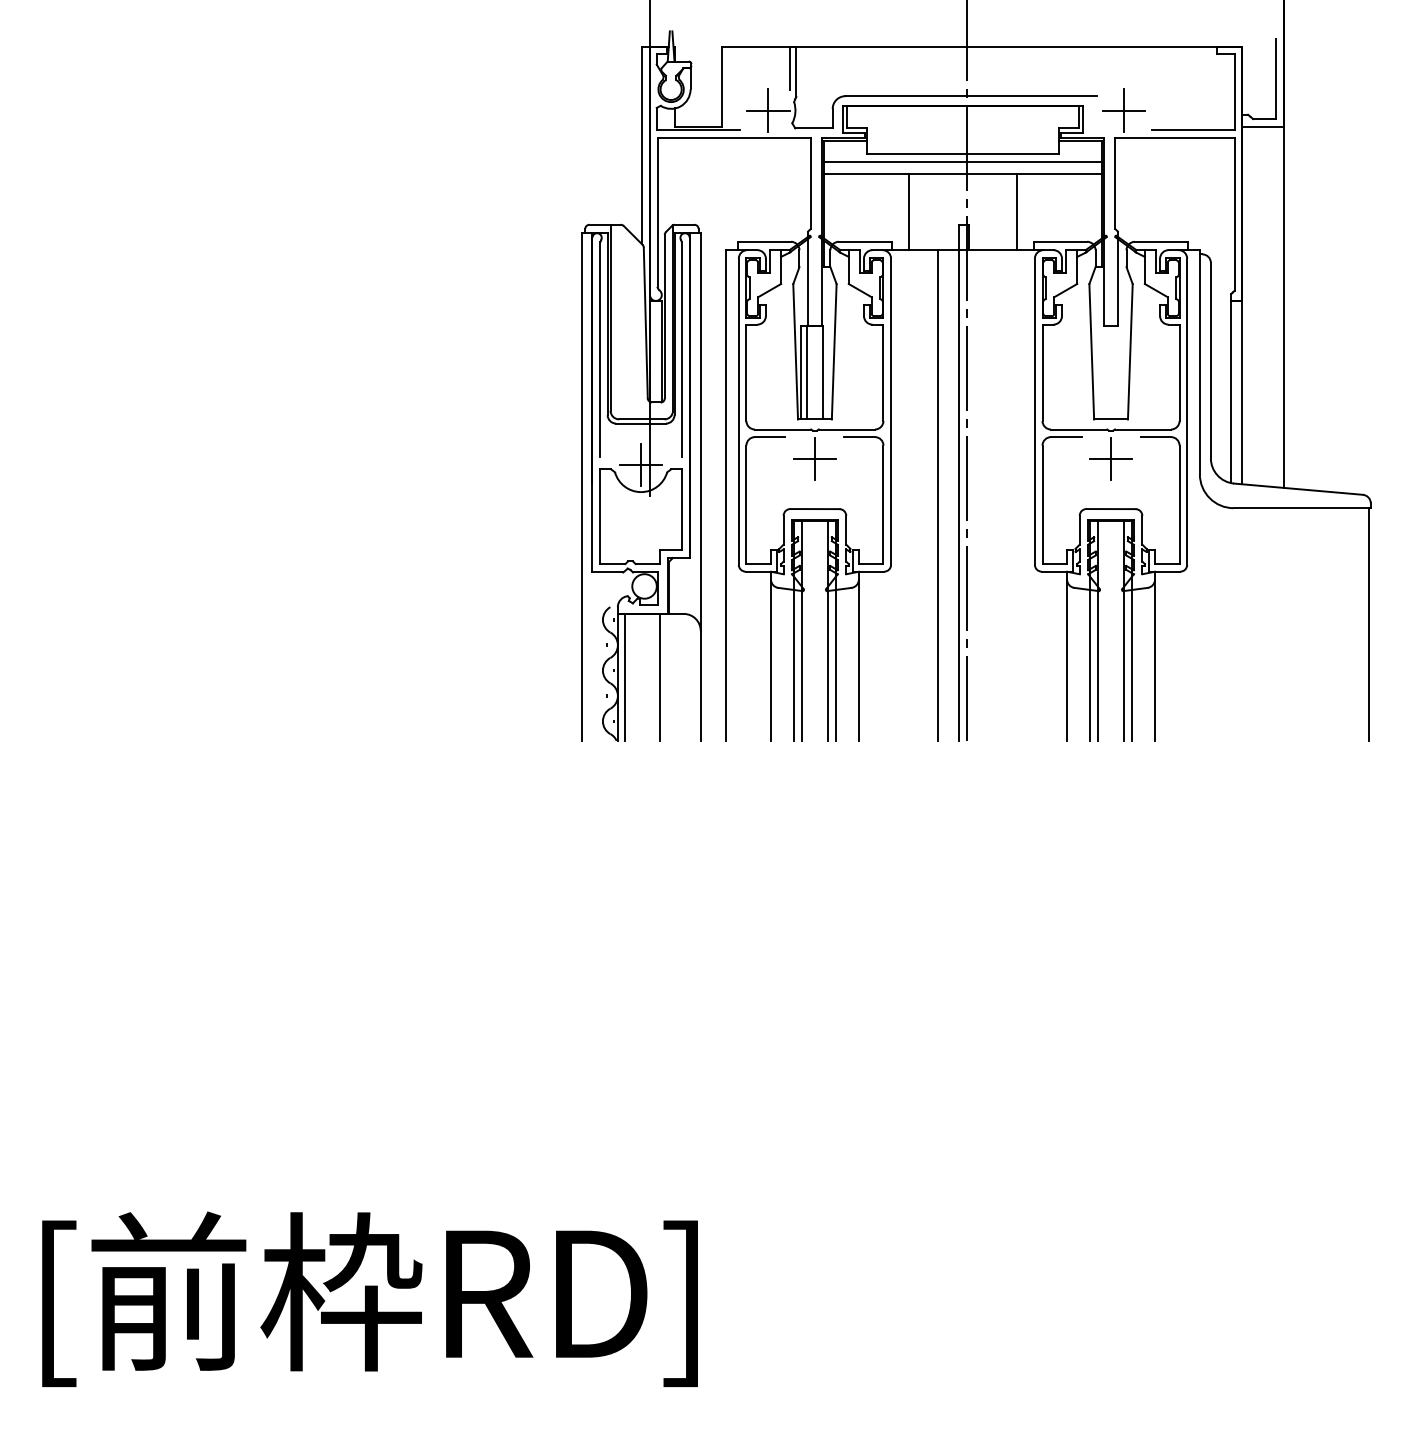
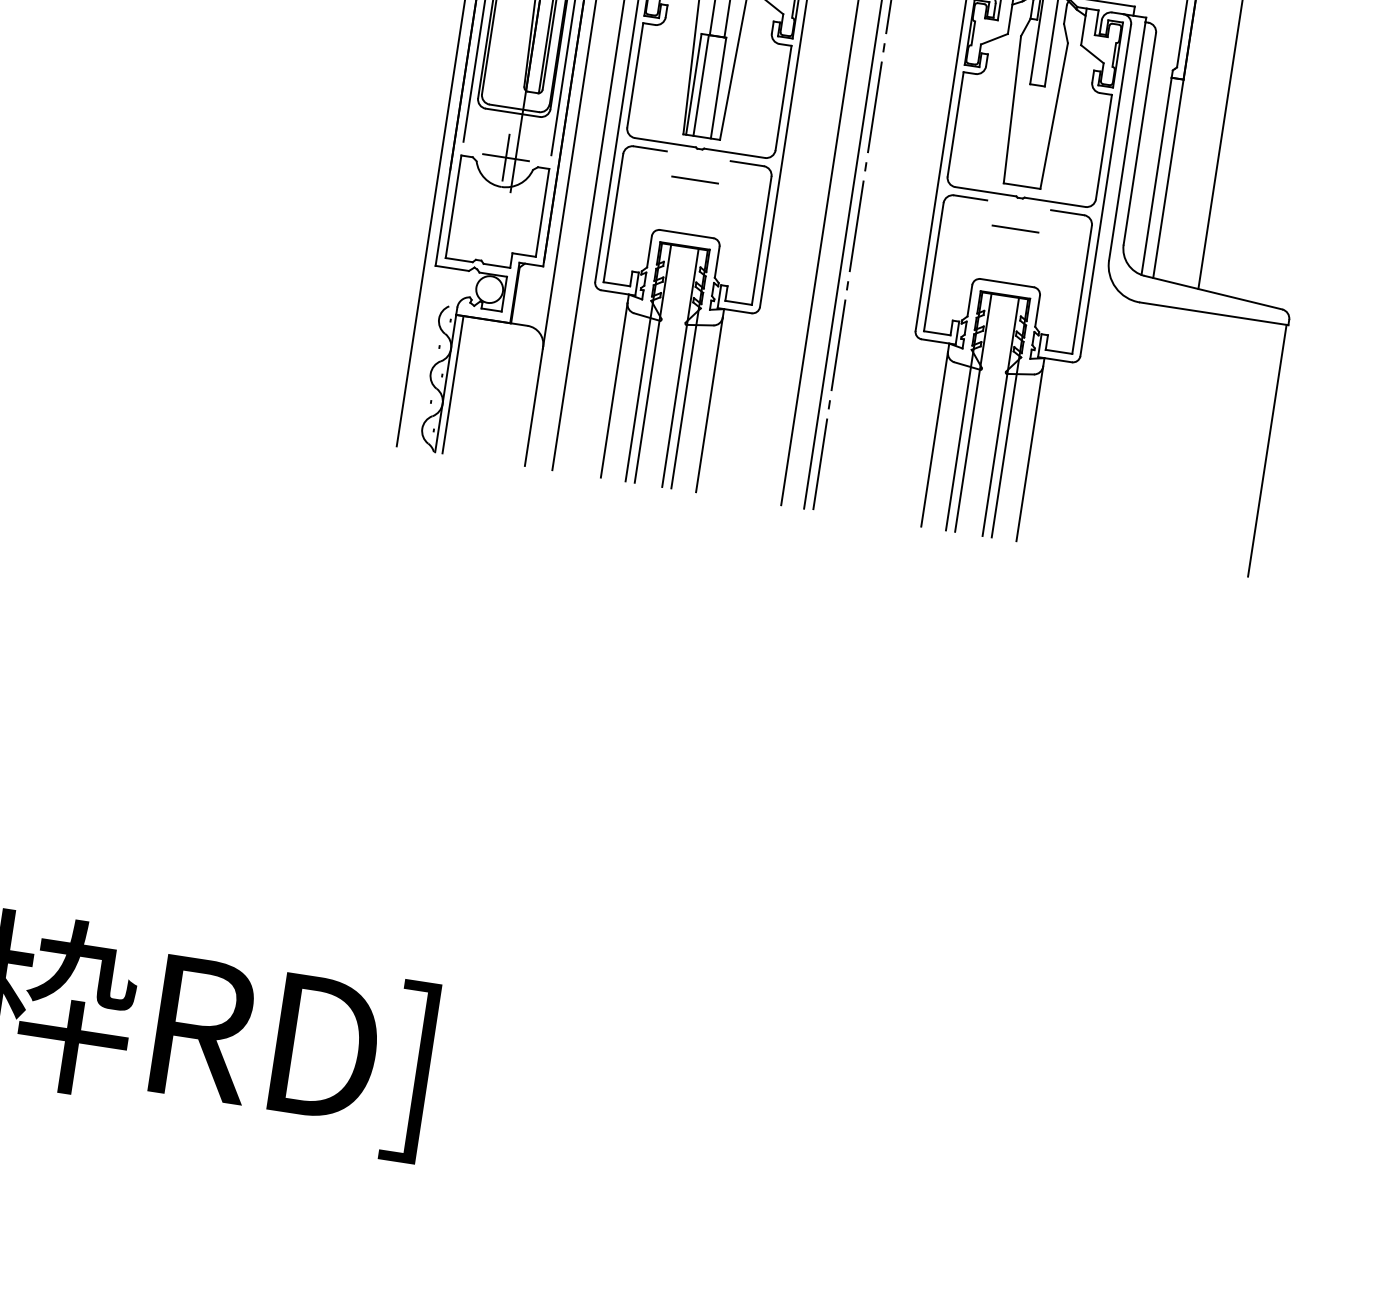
line: (814, 458) -> (694, 179), removed
line: (1111, 458) -> (1016, 228), removed
line: (660, 676) -> (492, 389), removed

